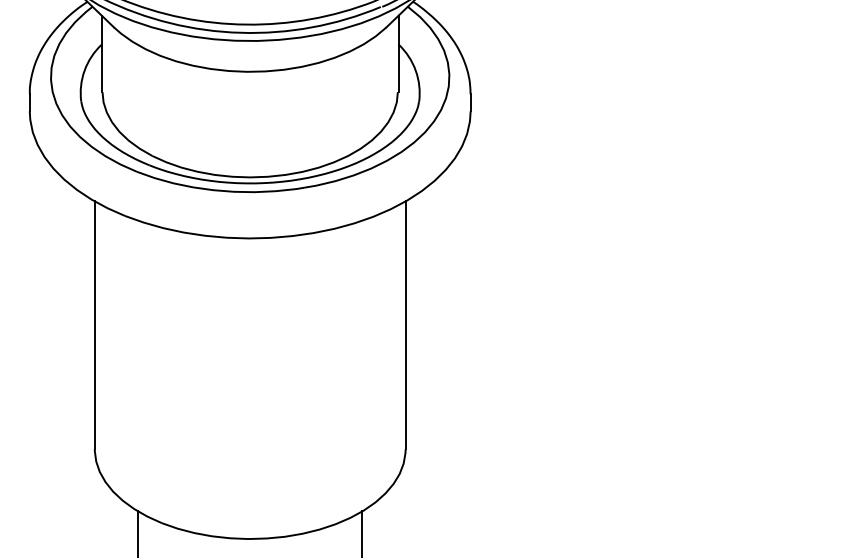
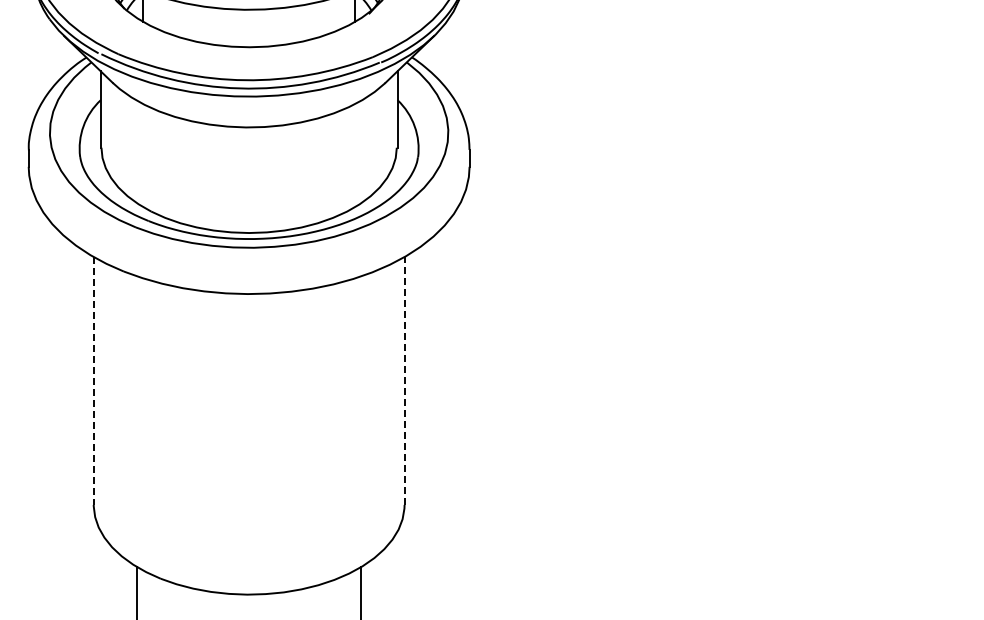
line: (94, 324) -> (93, 380), solid -> dashed
line: (405, 324) -> (404, 380), solid -> dashed

